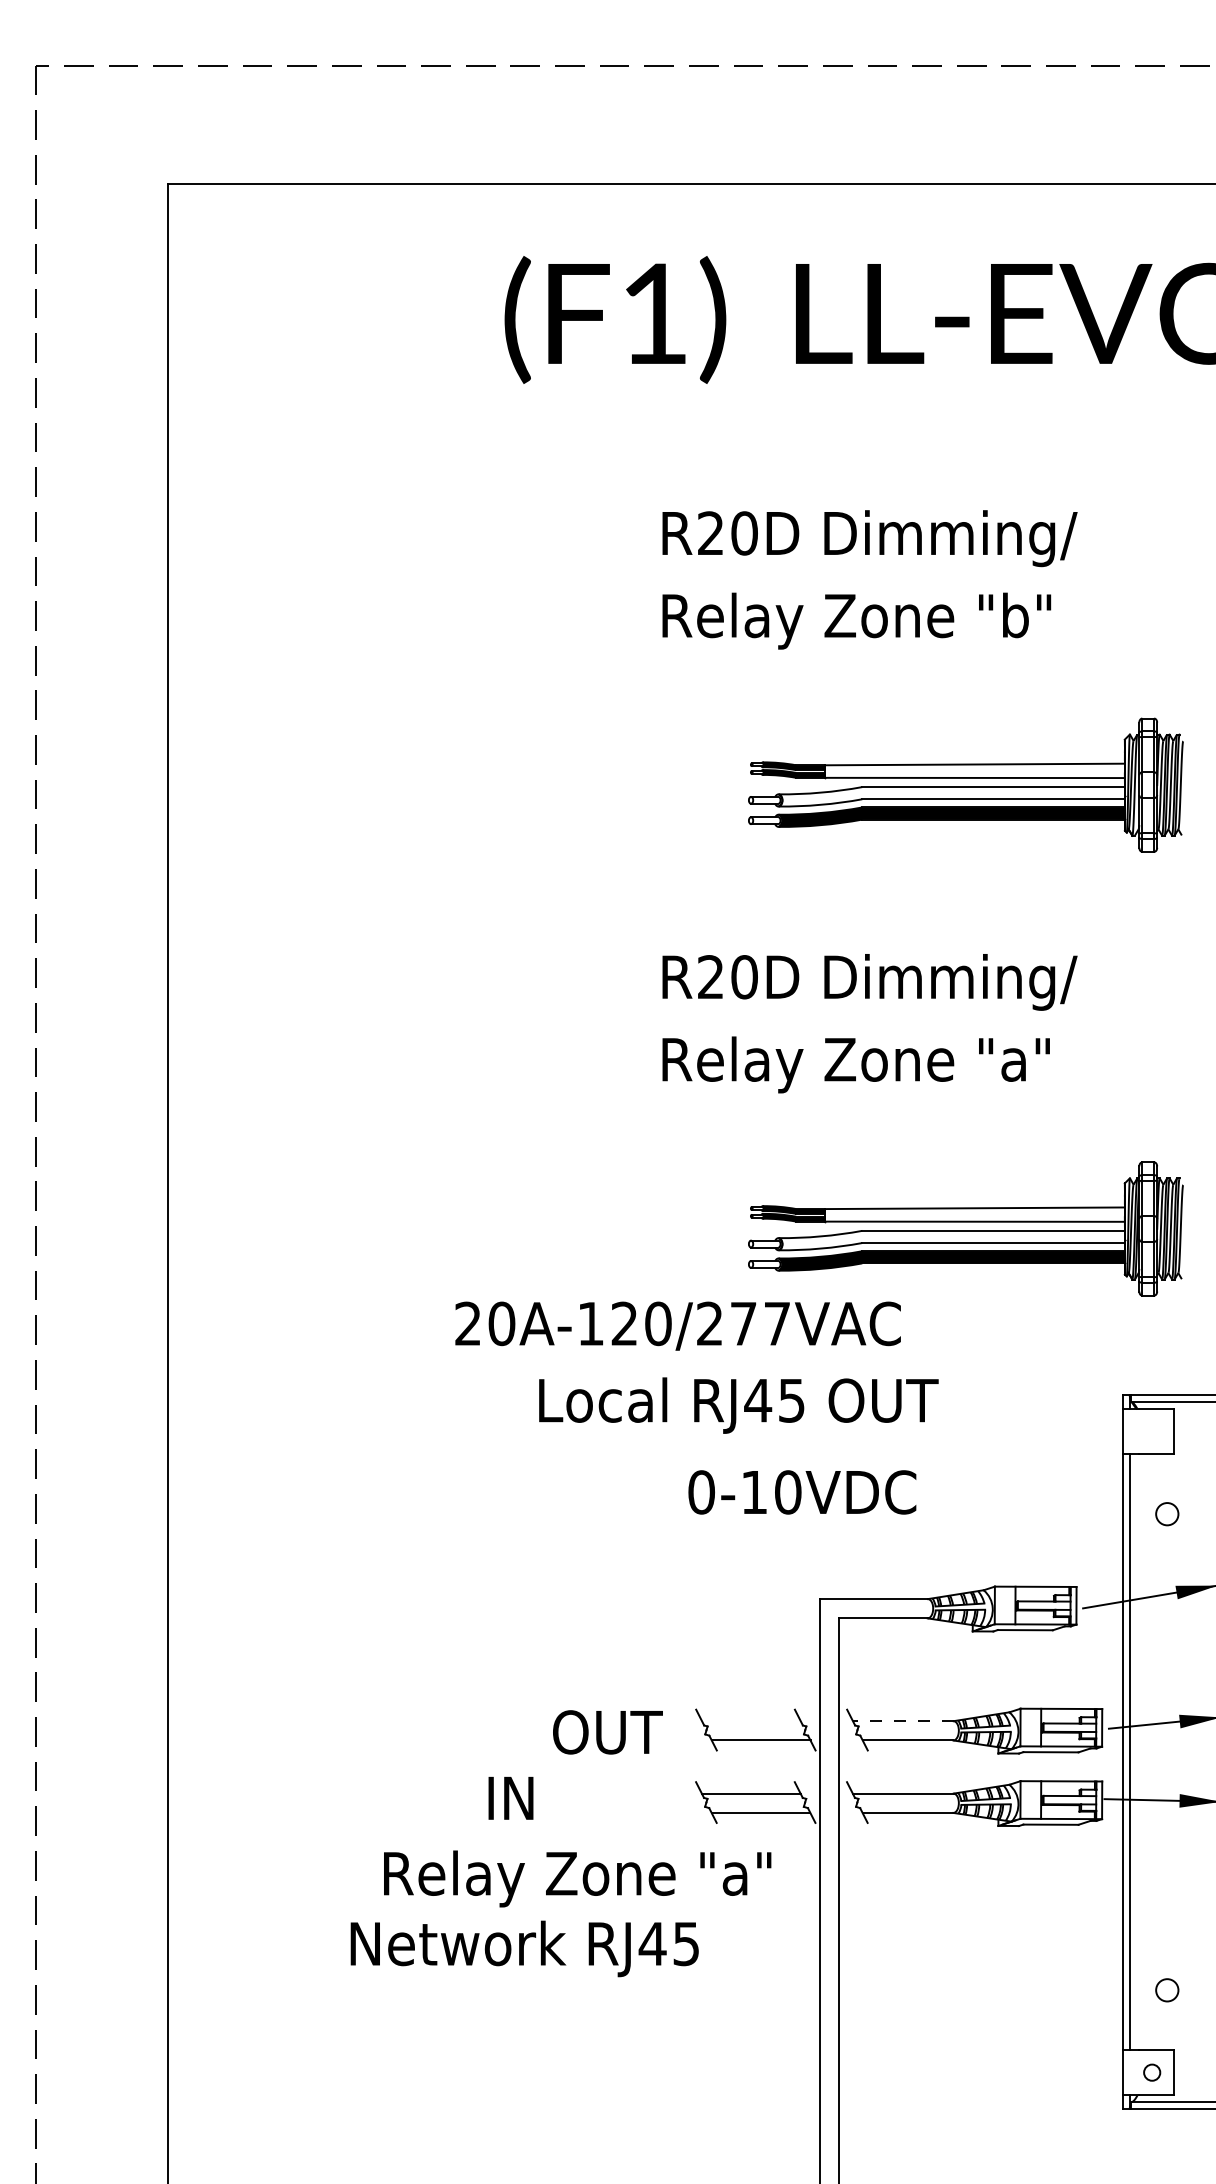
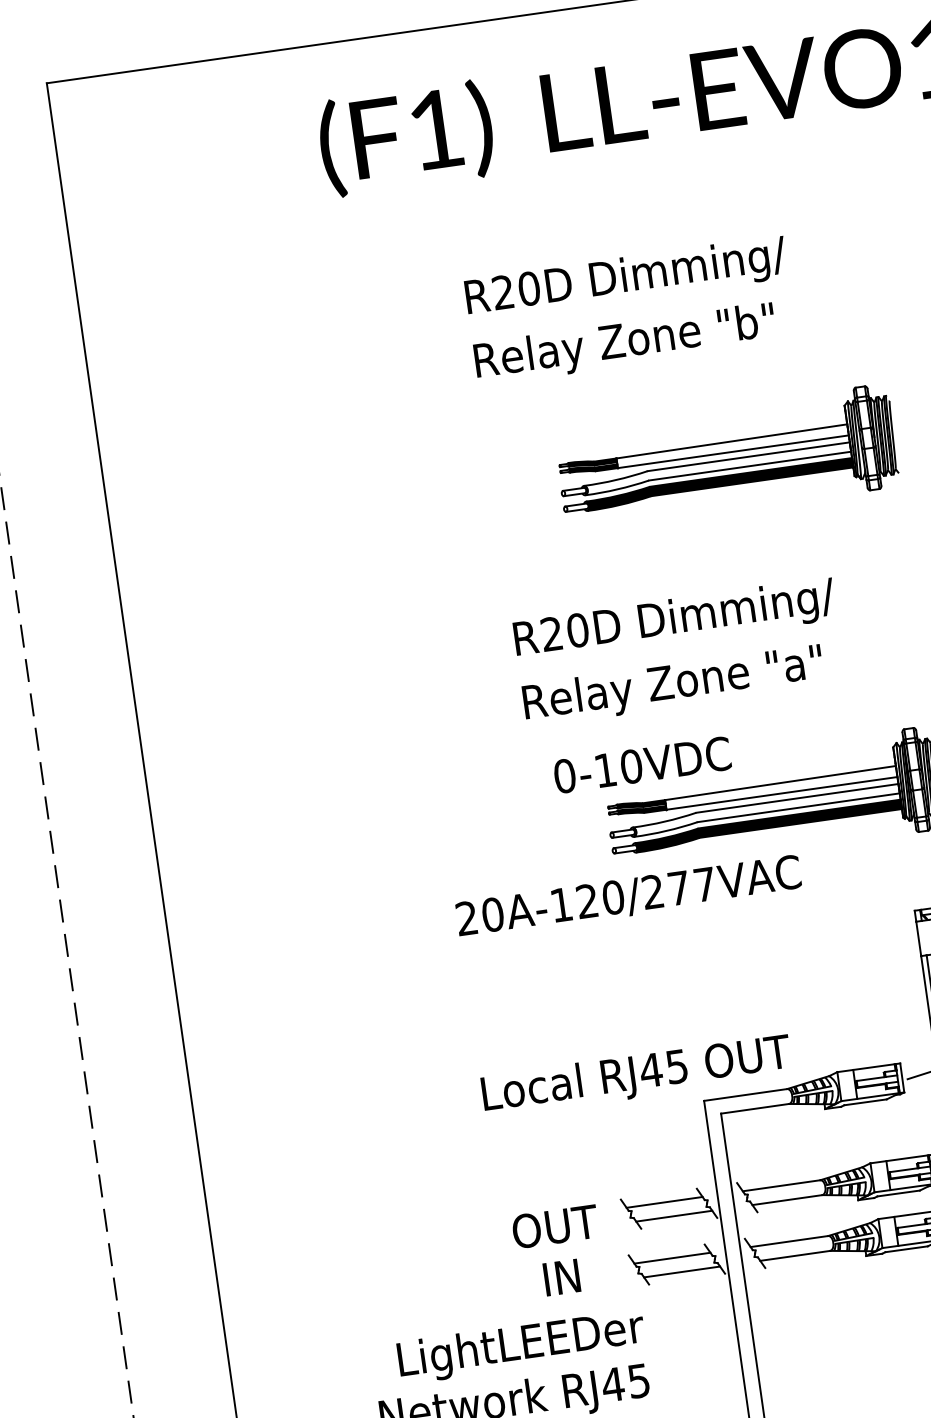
text: (677, 1325) -> (628, 896), moved
text: (738, 1405) -> (636, 1076), moved
text: (802, 1492) -> (642, 765), moved
line: (751, 1721) -> (664, 1202), added
line: (902, 1721) -> (781, 1186), dashed -> solid
text: (510, 1797) -> (561, 1277), moved
text: (580, 1878) -> (550, 1342), Relay Zone "a" -> LightLEEDer

